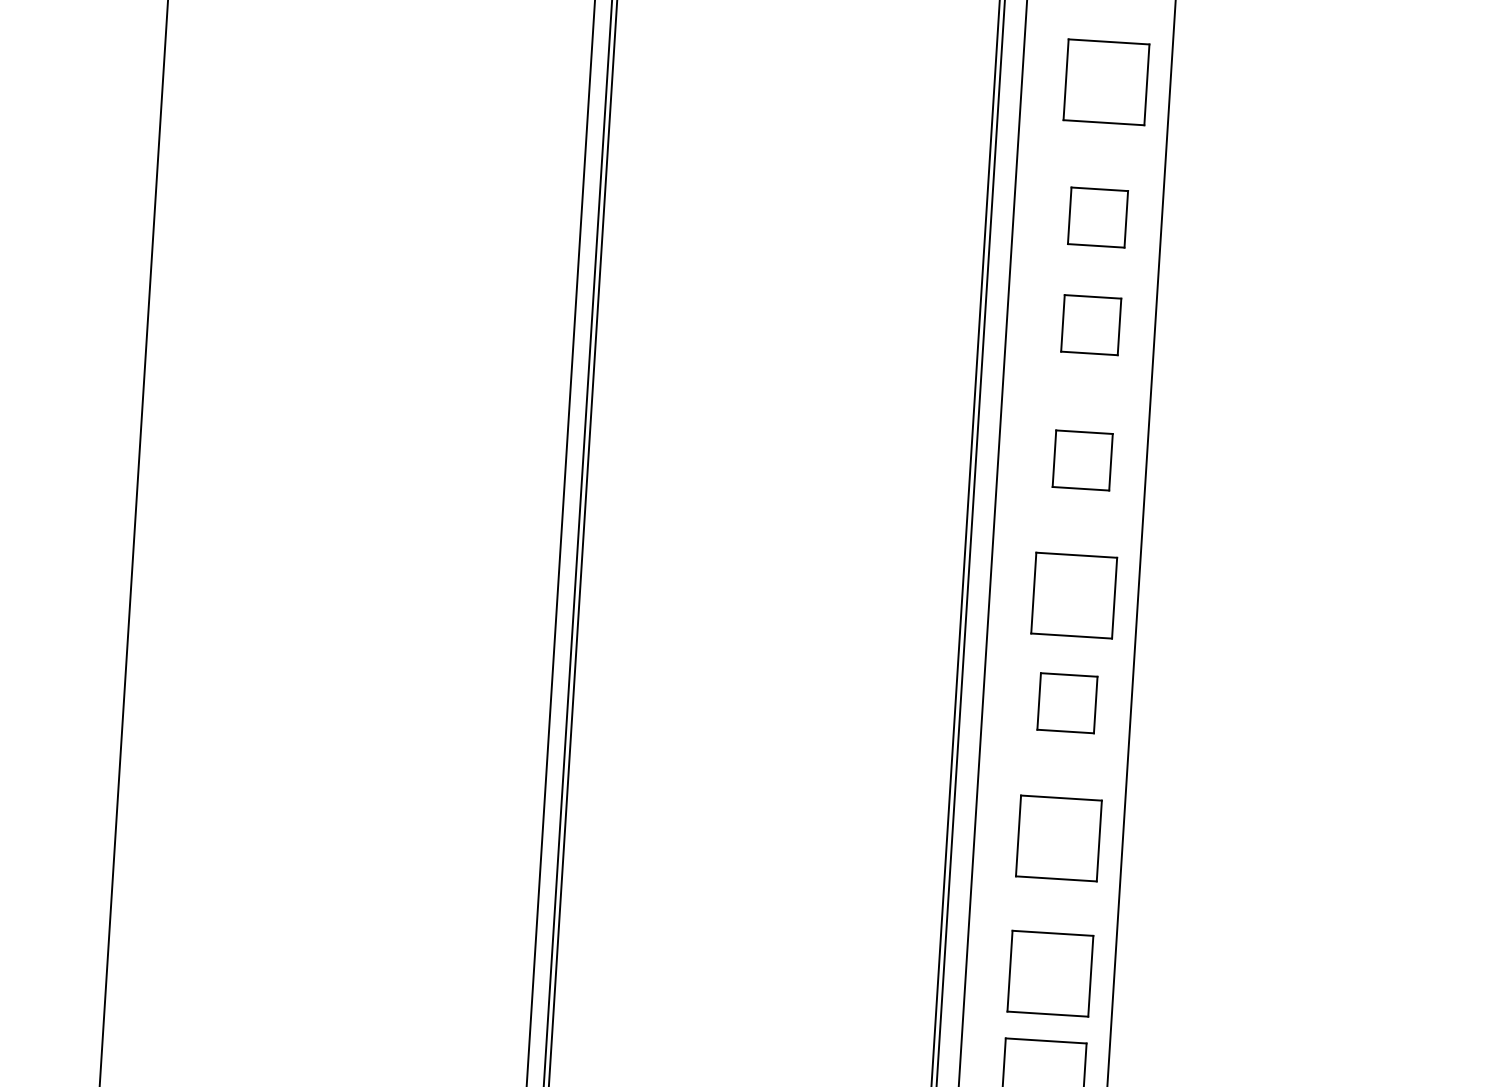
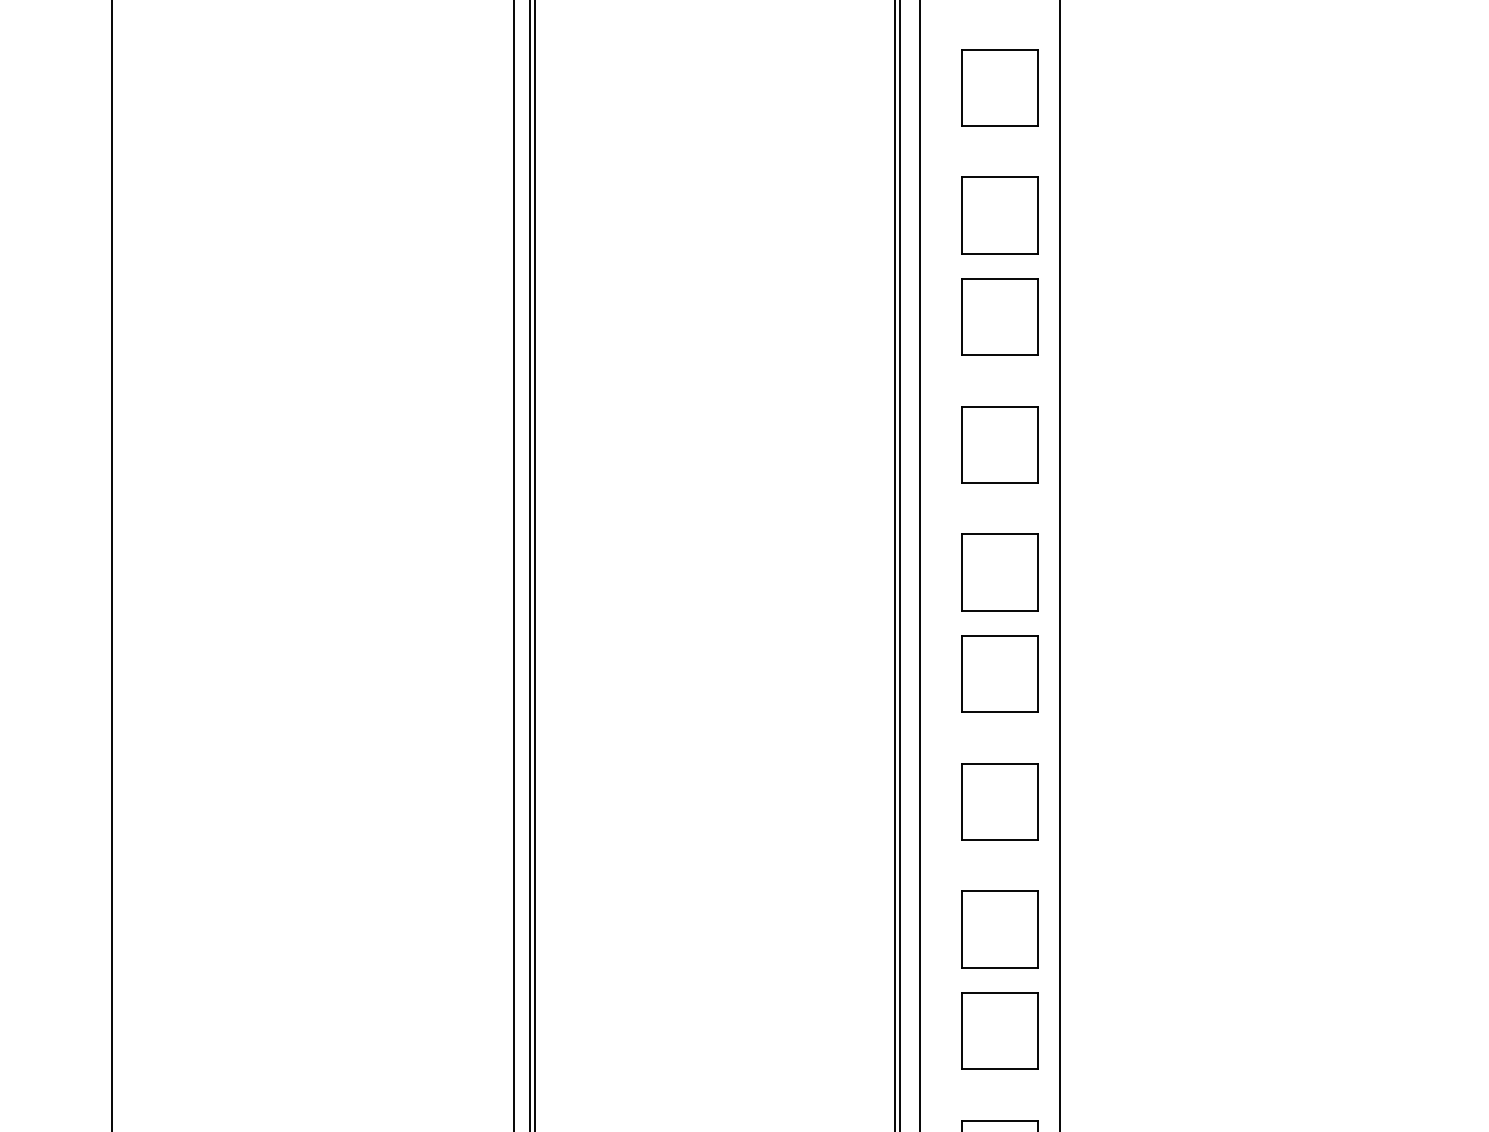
part: (1097, 217) -> (999, 215), size x1.43
part: (1090, 324) -> (999, 316), size x1.43
part: (1082, 460) -> (999, 444), size x1.43
part: (1067, 702) -> (999, 673), size x1.43

